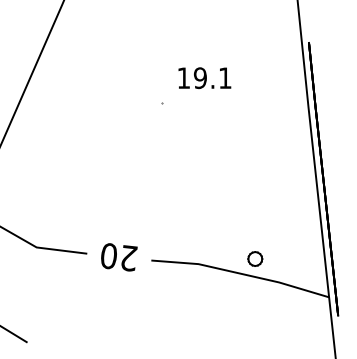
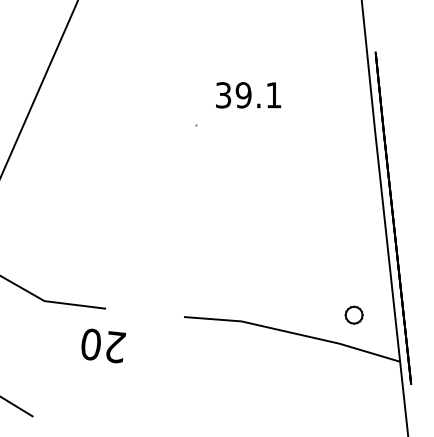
text: (183, 78) -> (223, 95), 19.1 -> 39.1
text: (119, 257) -> (103, 346), moved
part: (255, 258) -> (354, 314), moved

